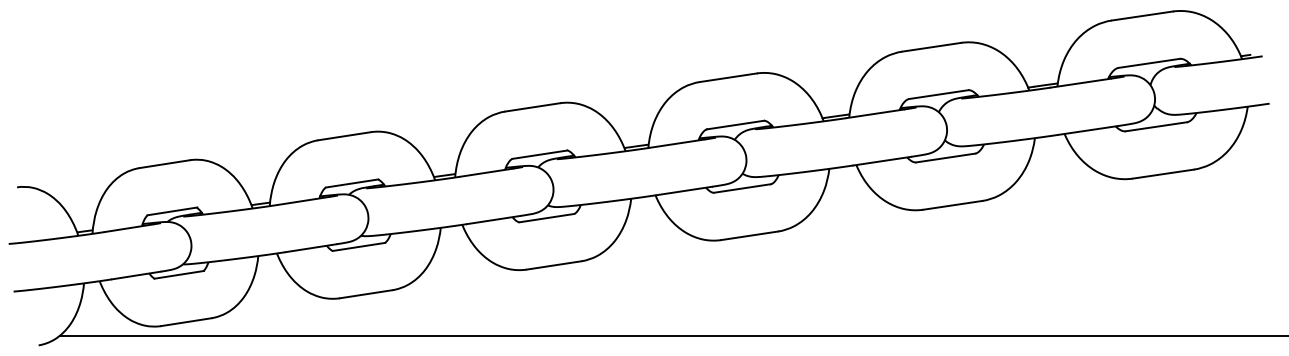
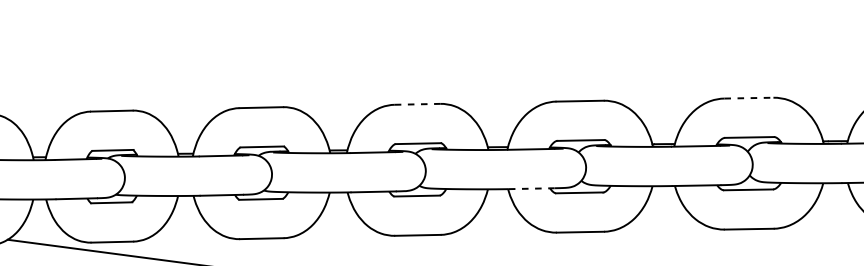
line: (931, 47) -> (748, 98), solid -> dashed
line: (532, 107) -> (417, 104), solid -> dashed
line: (684, 190) -> (532, 188), solid -> dashed

